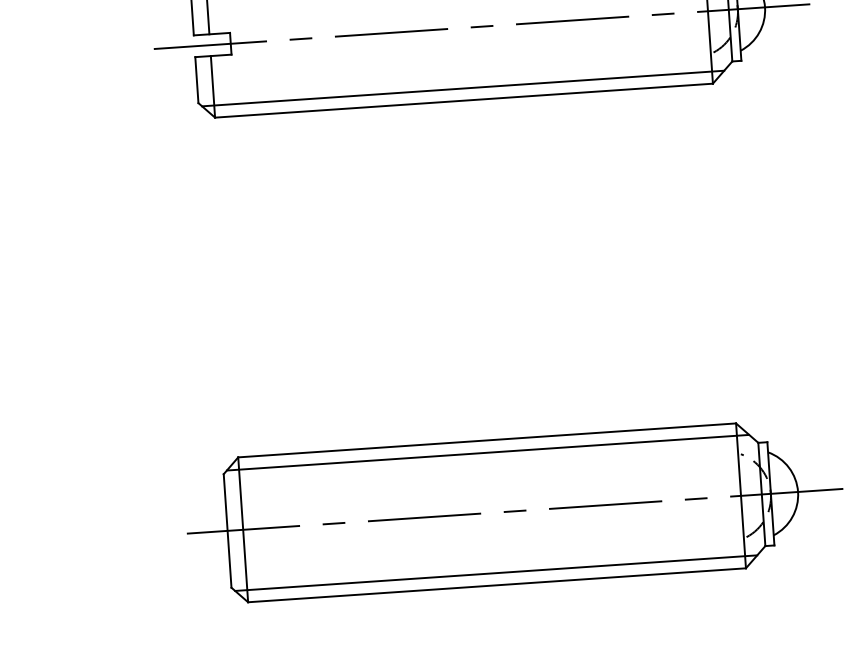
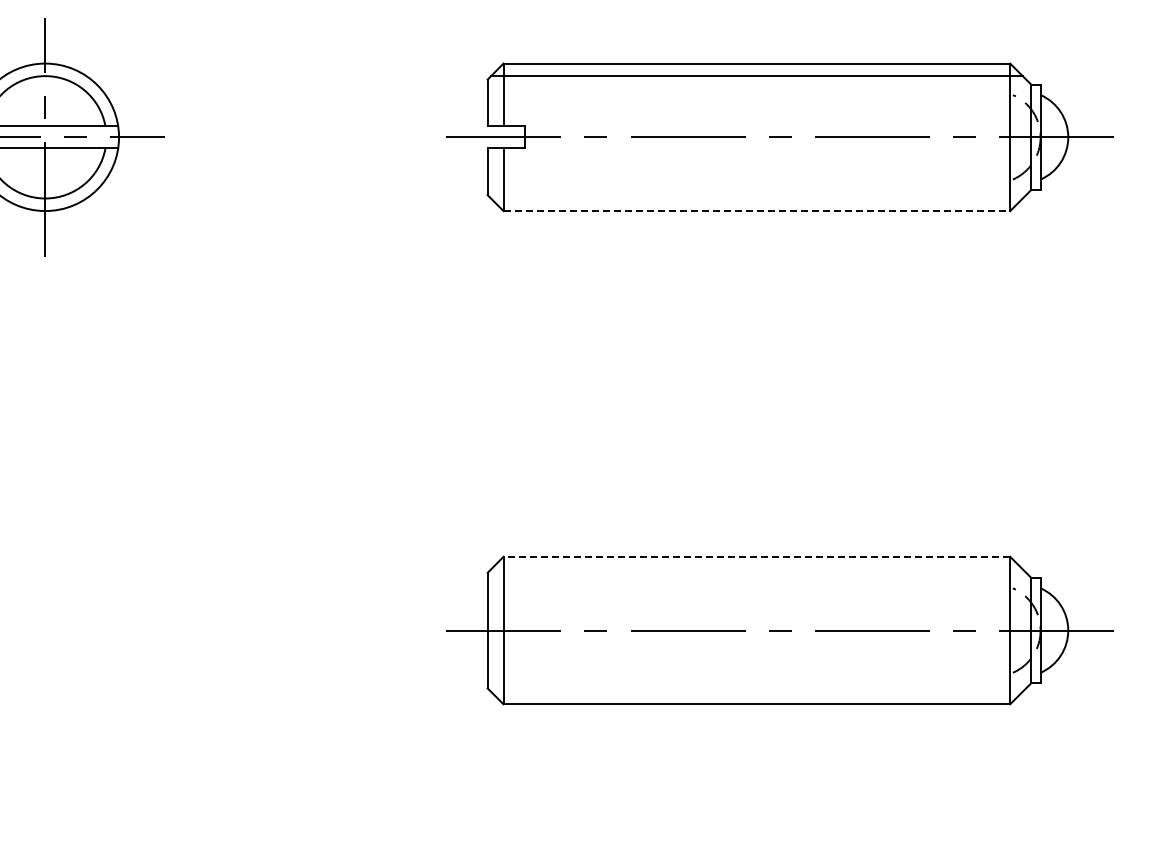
line: (462, 88) -> (756, 198), removed
line: (464, 101) -> (757, 211), solid -> dashed
line: (486, 440) -> (756, 556), solid -> dashed
line: (487, 452) -> (756, 569), removed
line: (495, 572) -> (756, 691), removed

